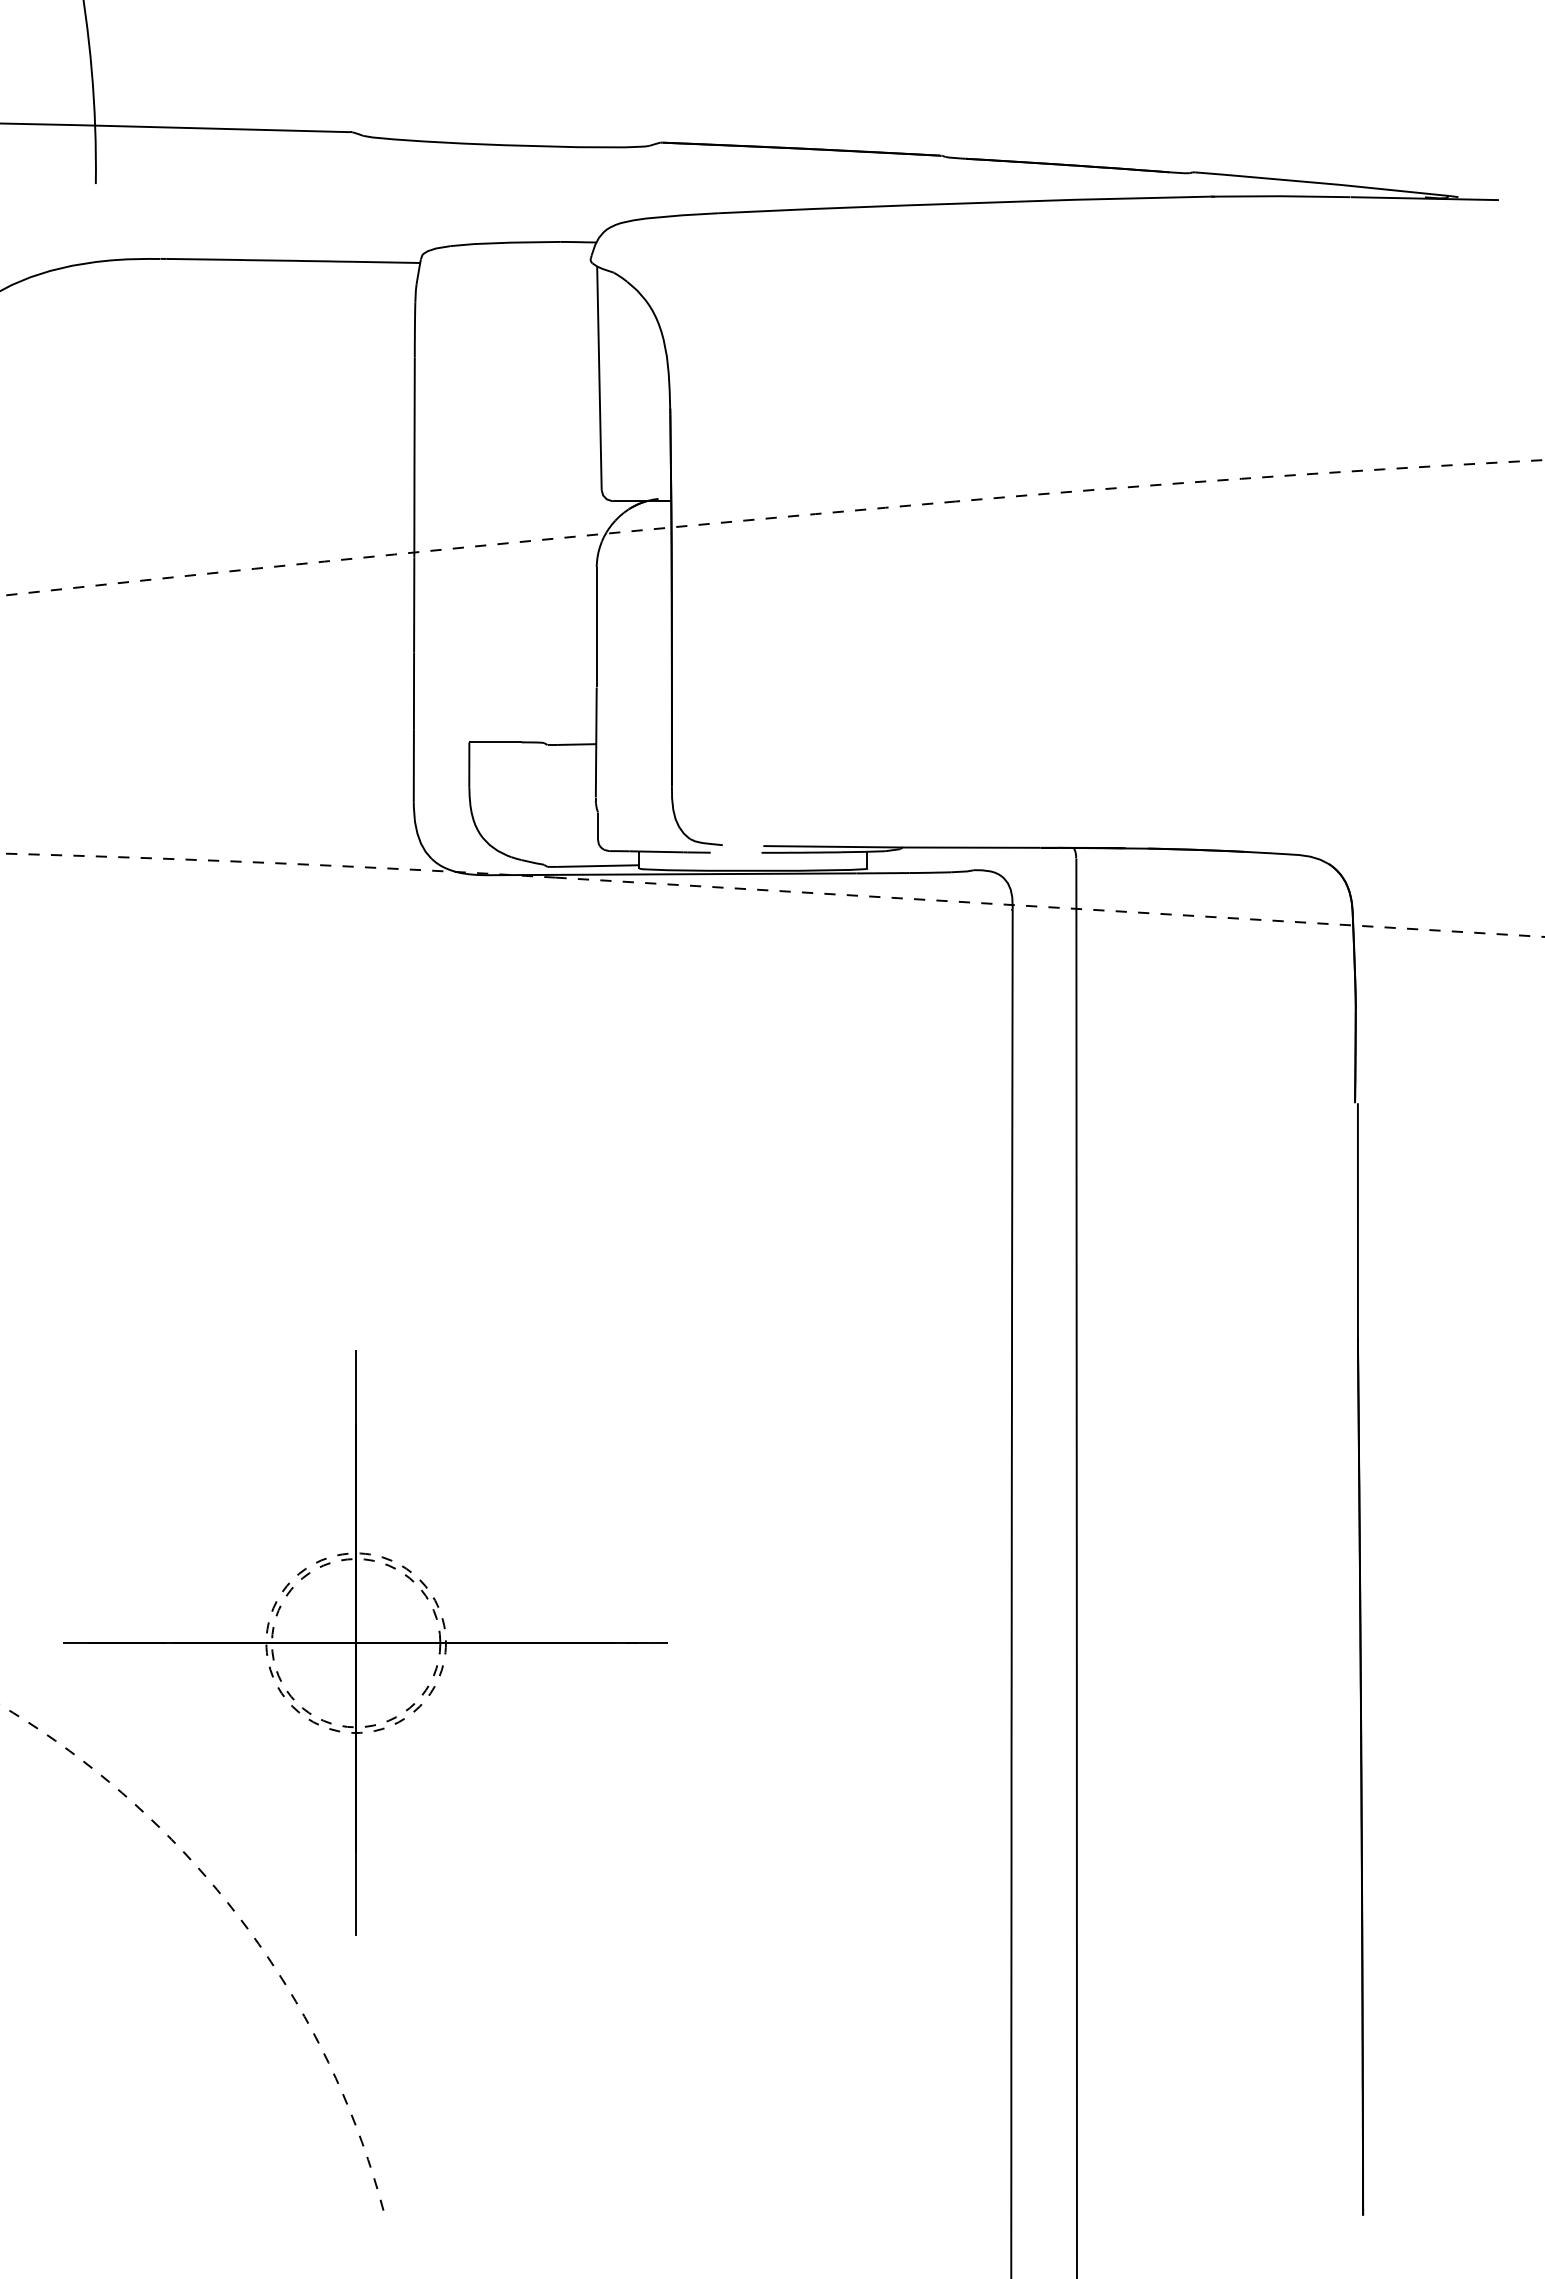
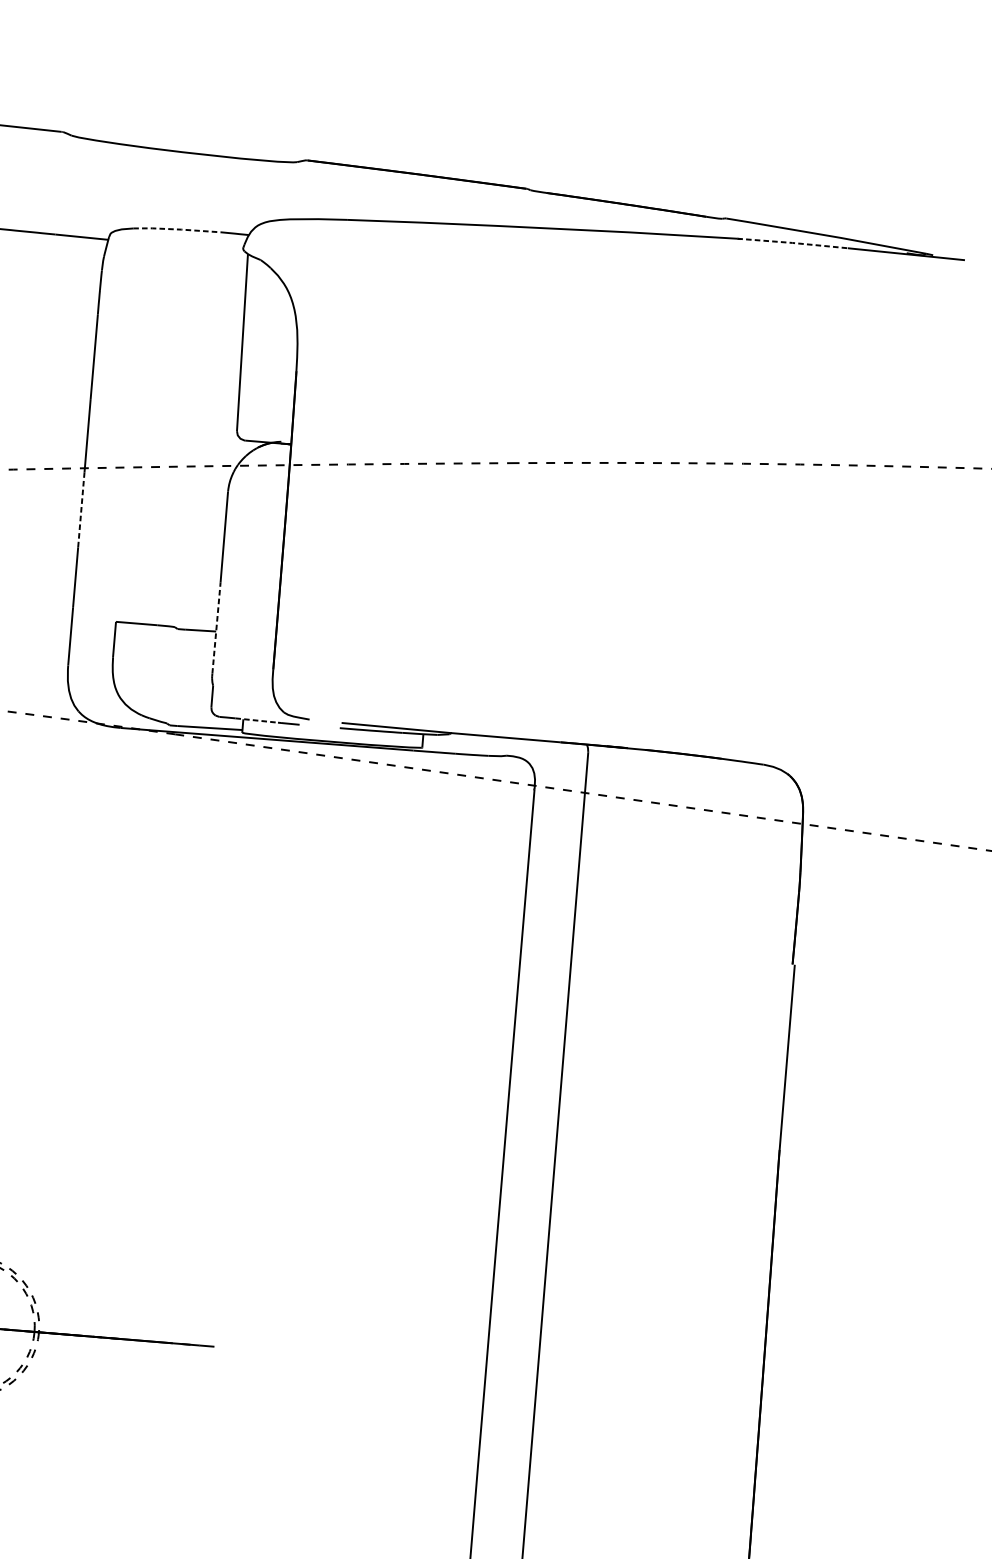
line: (1280, 196) -> (792, 243), solid -> dashed
line: (506, 242) -> (177, 229), solid -> dashed
line: (414, 605) -> (81, 510), solid -> dashed
line: (596, 742) -> (216, 630), solid -> dashed
line: (656, 851) -> (256, 720), solid -> dashed

